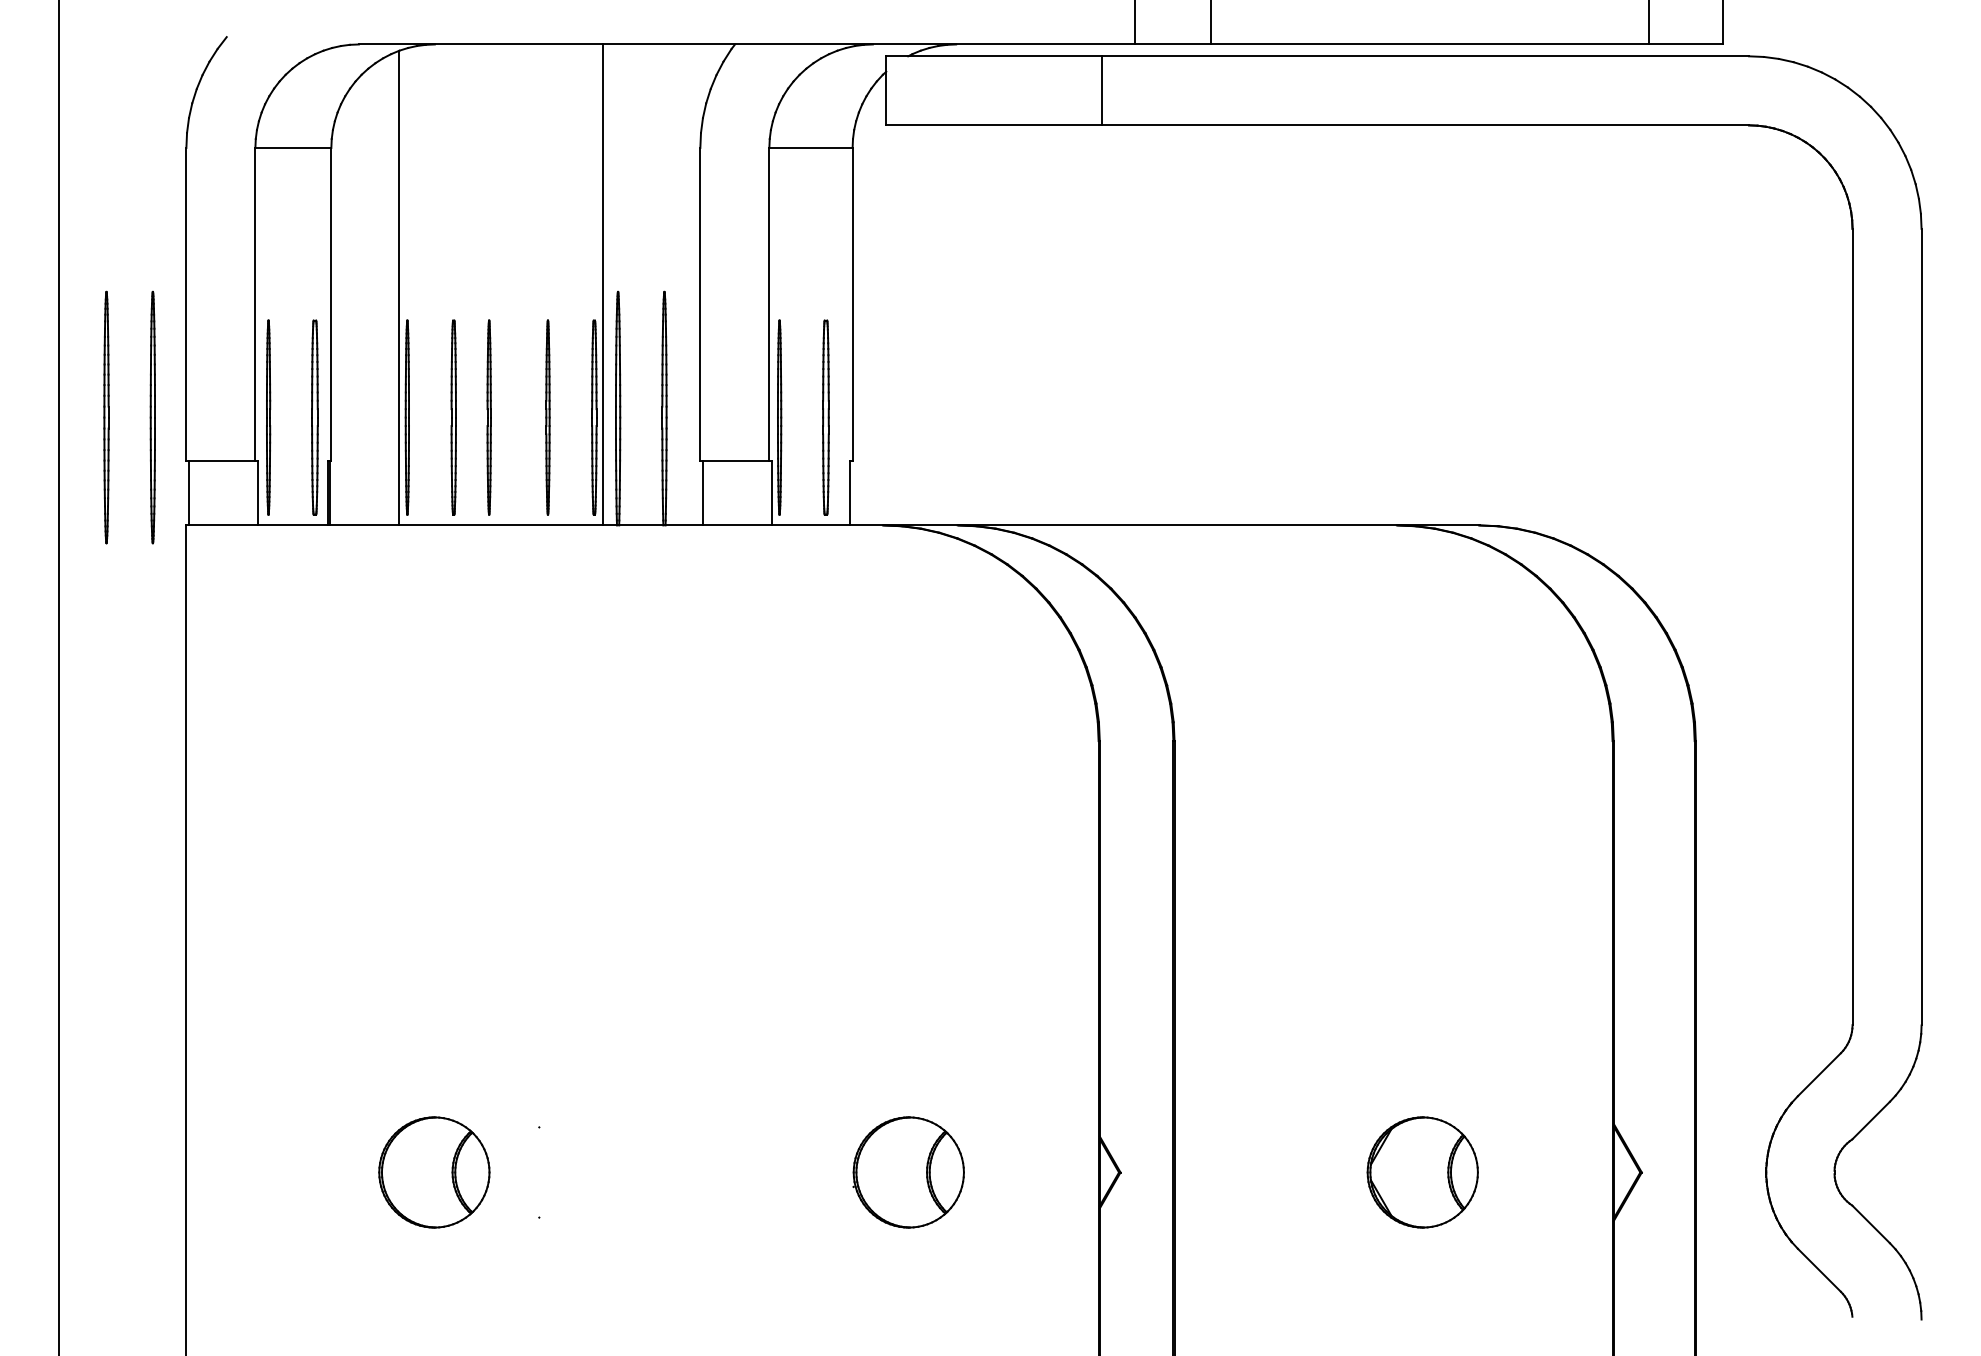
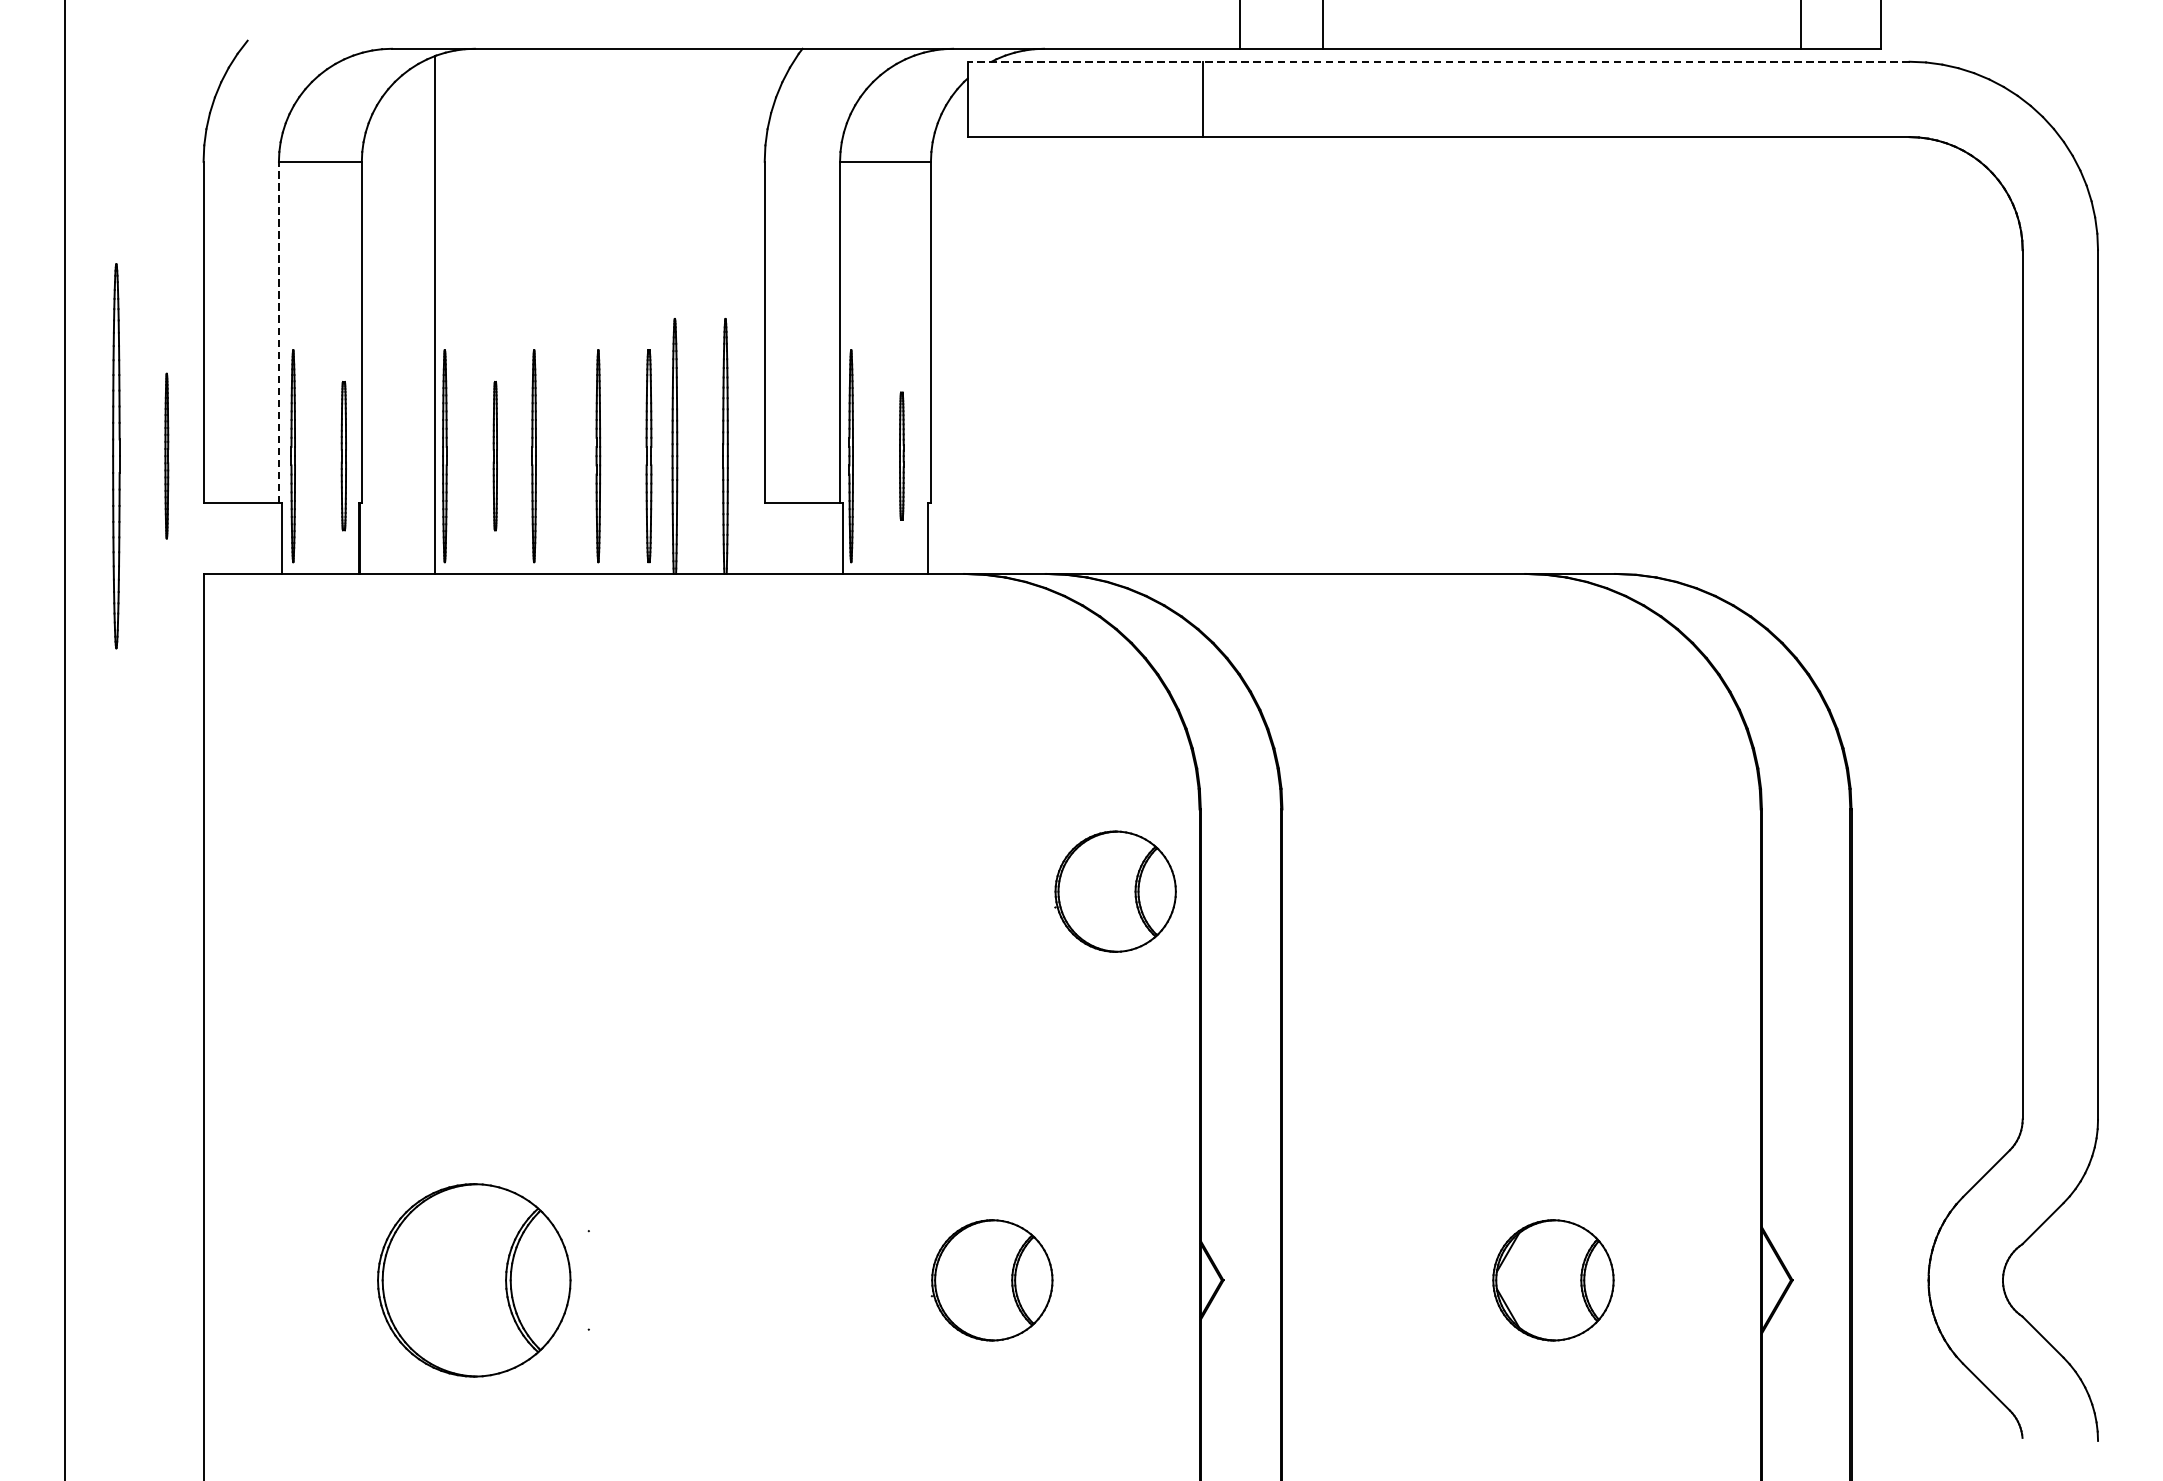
line: (1317, 56) -> (1438, 61), solid -> dashed
line: (603, 284) -> (658, 310), removed
line: (255, 303) -> (279, 331), solid -> dashed
part: (106, 417) -> (116, 456), size x1.4
part: (152, 417) -> (166, 456), size x0.6
part: (314, 417) -> (343, 456), size x0.7
part: (453, 417) -> (495, 456), size x0.7
part: (825, 417) -> (901, 456), size x0.6
line: (189, 492) -> (206, 537), removed
line: (703, 492) -> (768, 537), removed
part: (1021, 816) -> (1115, 891), added
part: (434, 1172) -> (474, 1280), size x1.6

